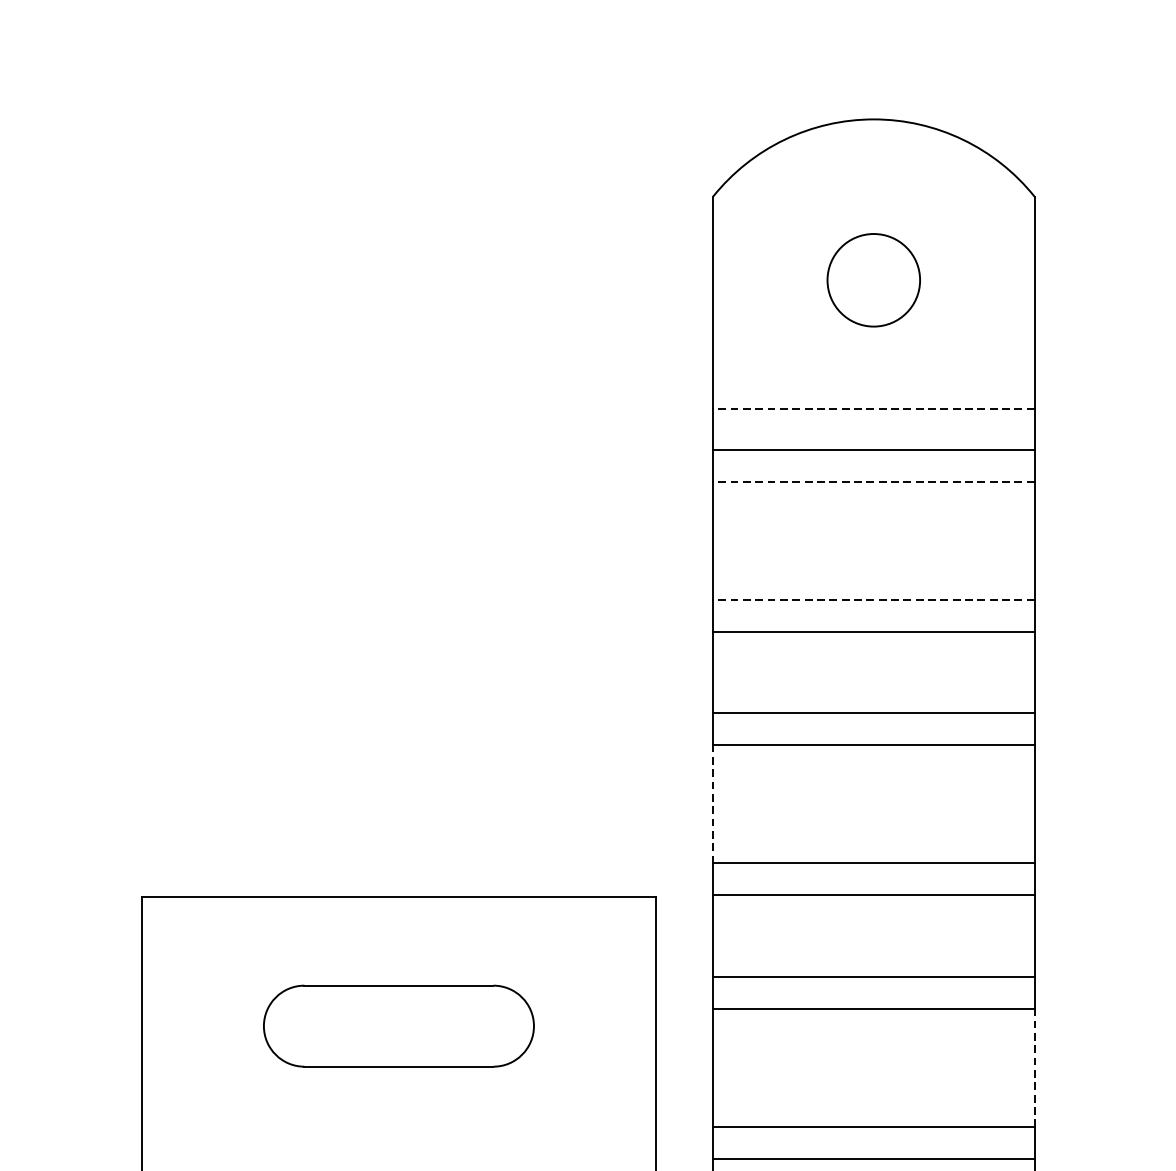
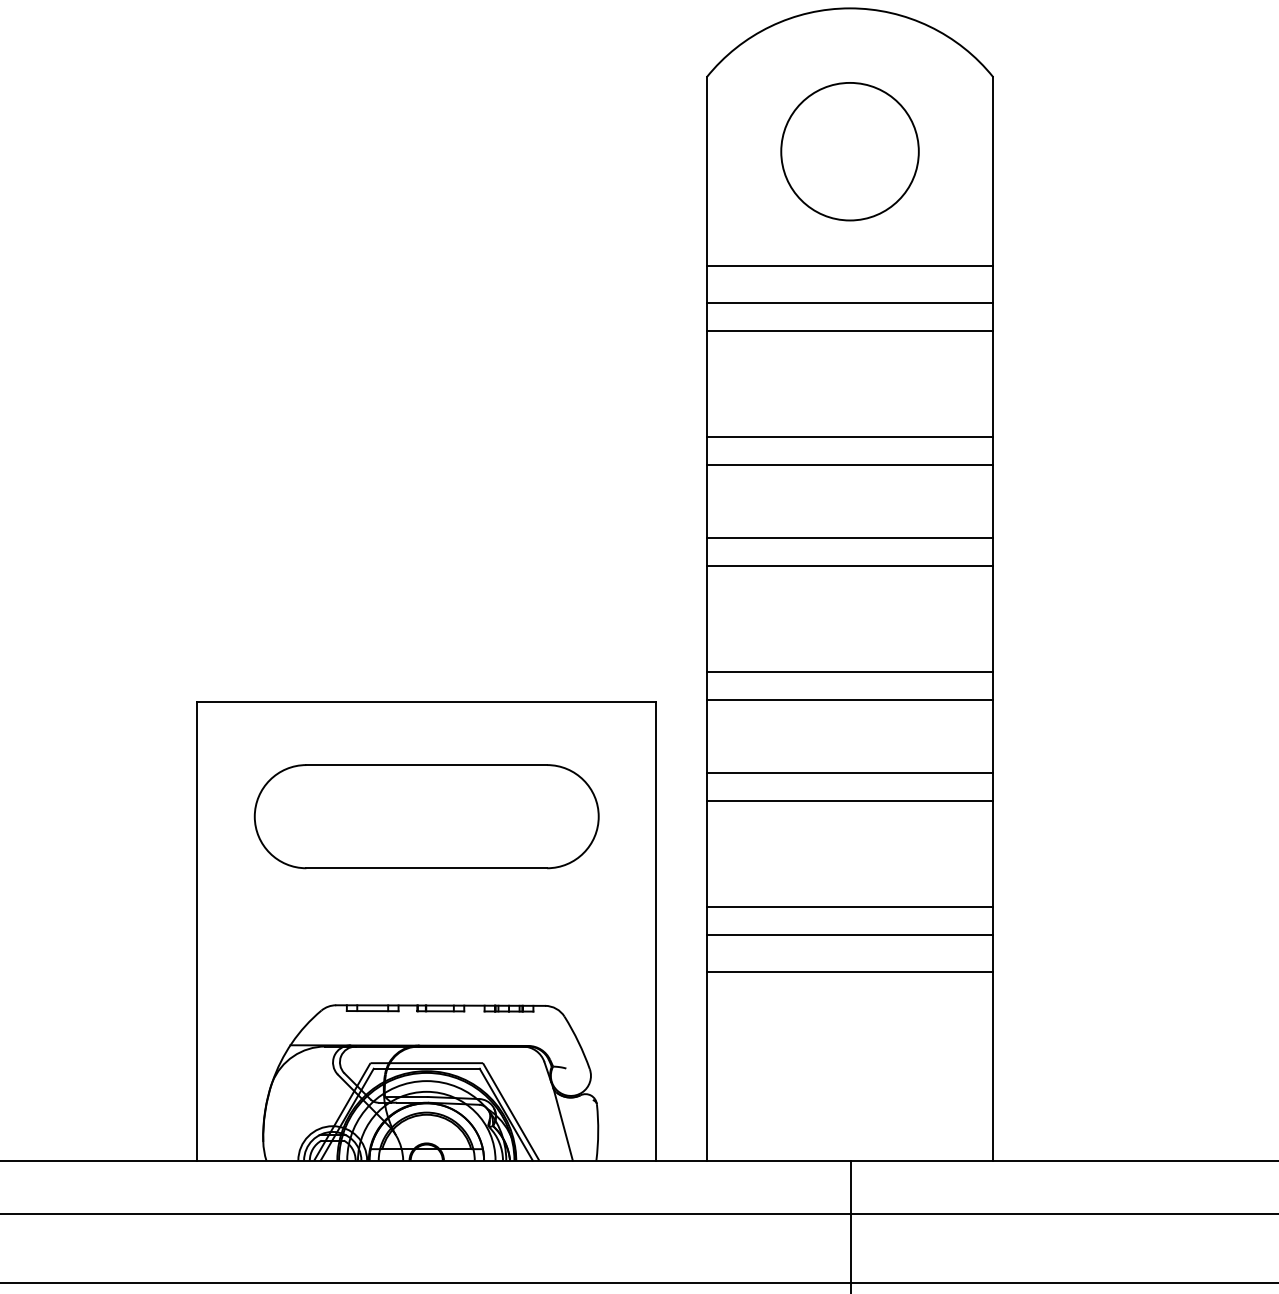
circle: (873, 279) -> (849, 151), size x1.67
line: (873, 408) -> (849, 266), dashed -> solid
line: (873, 481) -> (849, 331), dashed -> solid
line: (873, 599) -> (849, 436), dashed -> solid
line: (712, 804) -> (706, 619), dashed -> solid
part: (398, 1025) -> (426, 816), size x1.43
line: (1034, 1068) -> (993, 854), dashed -> solid

